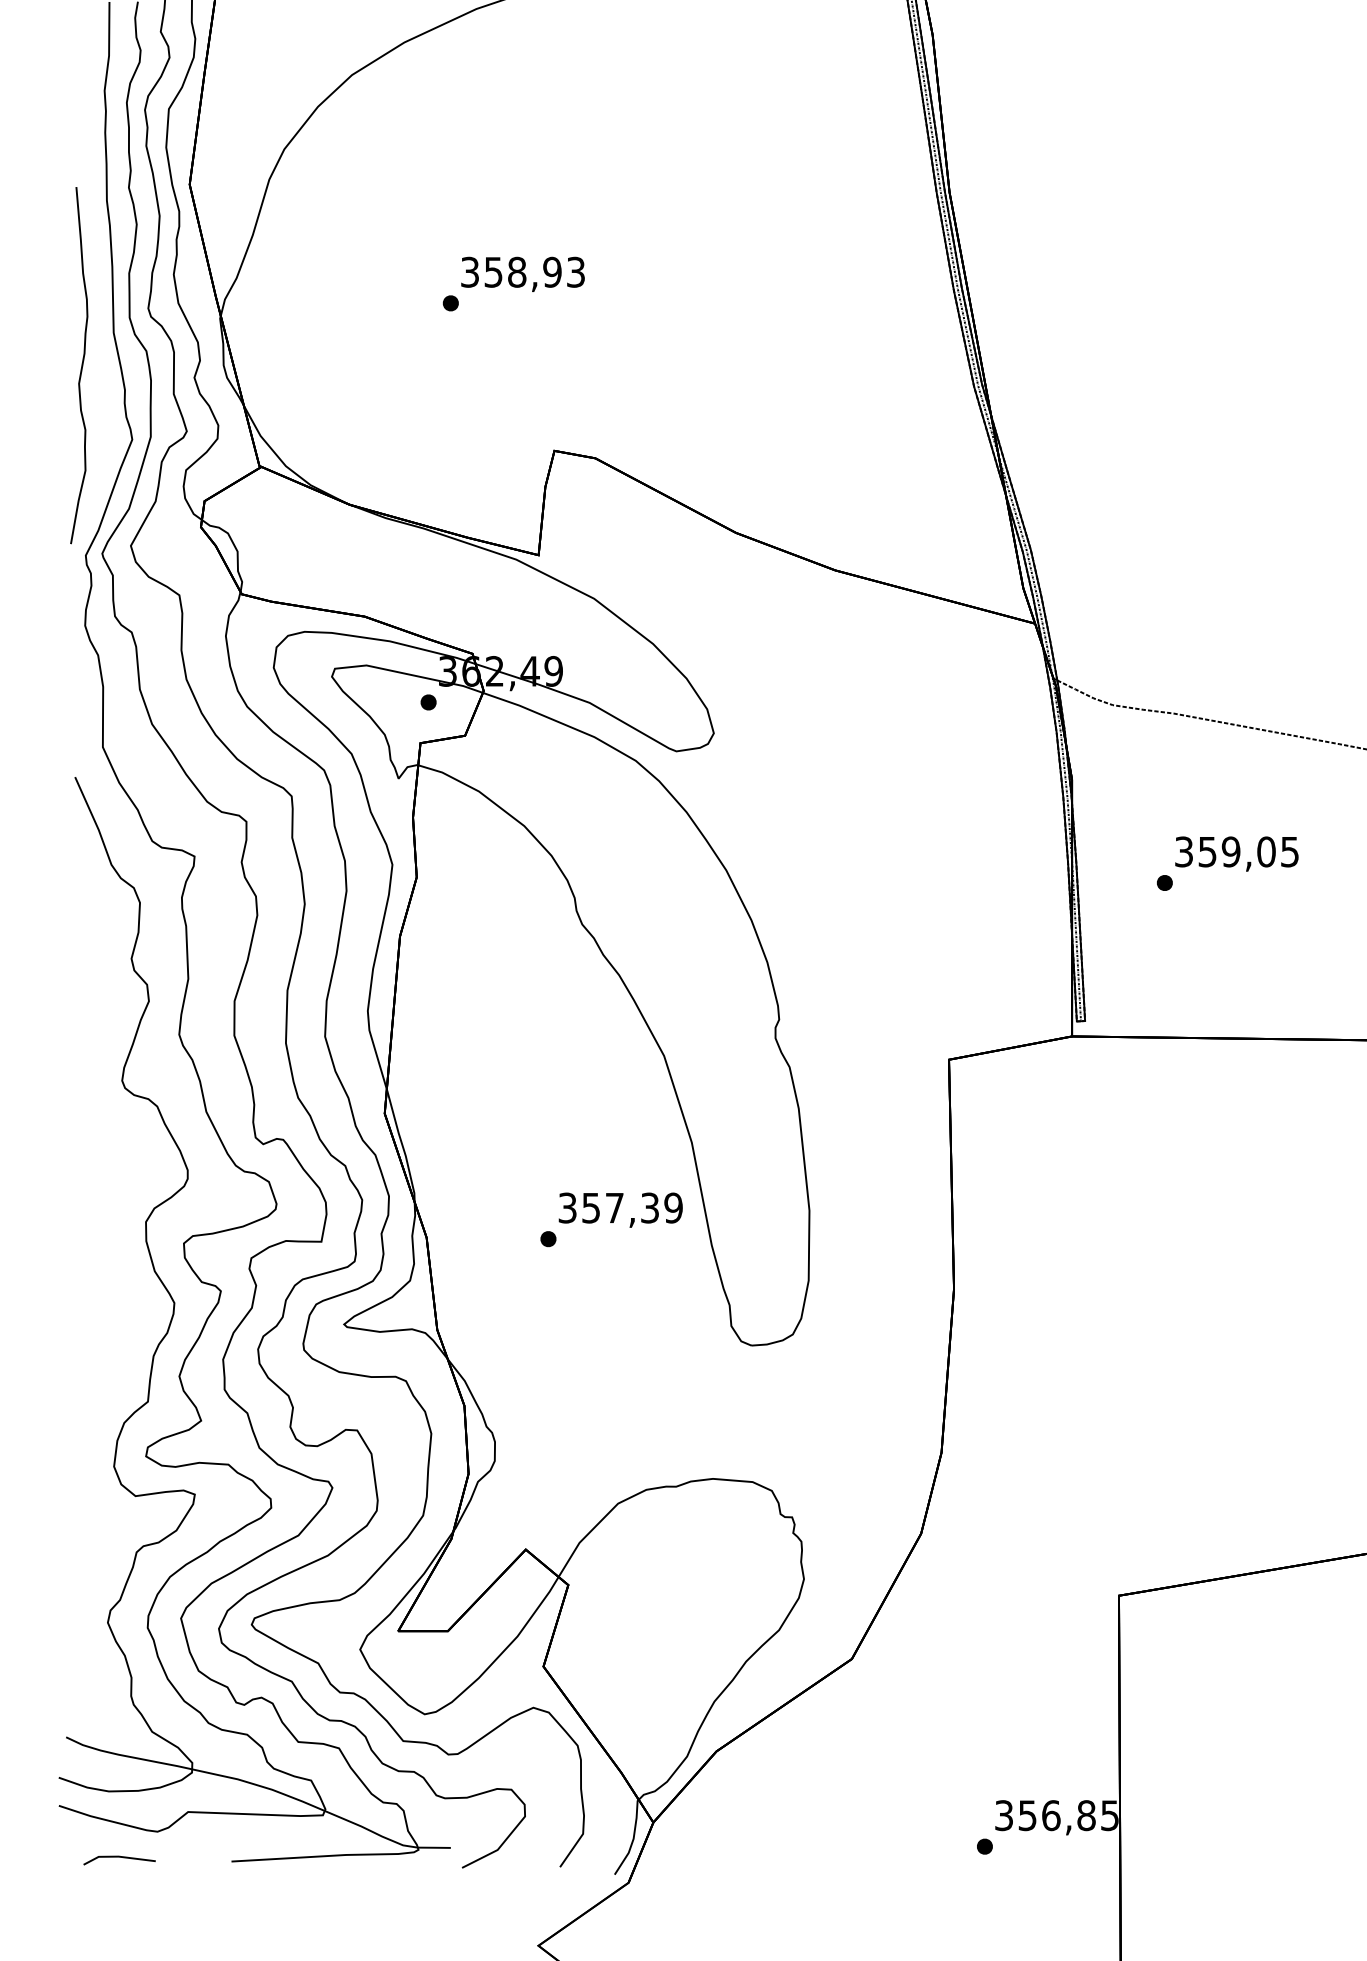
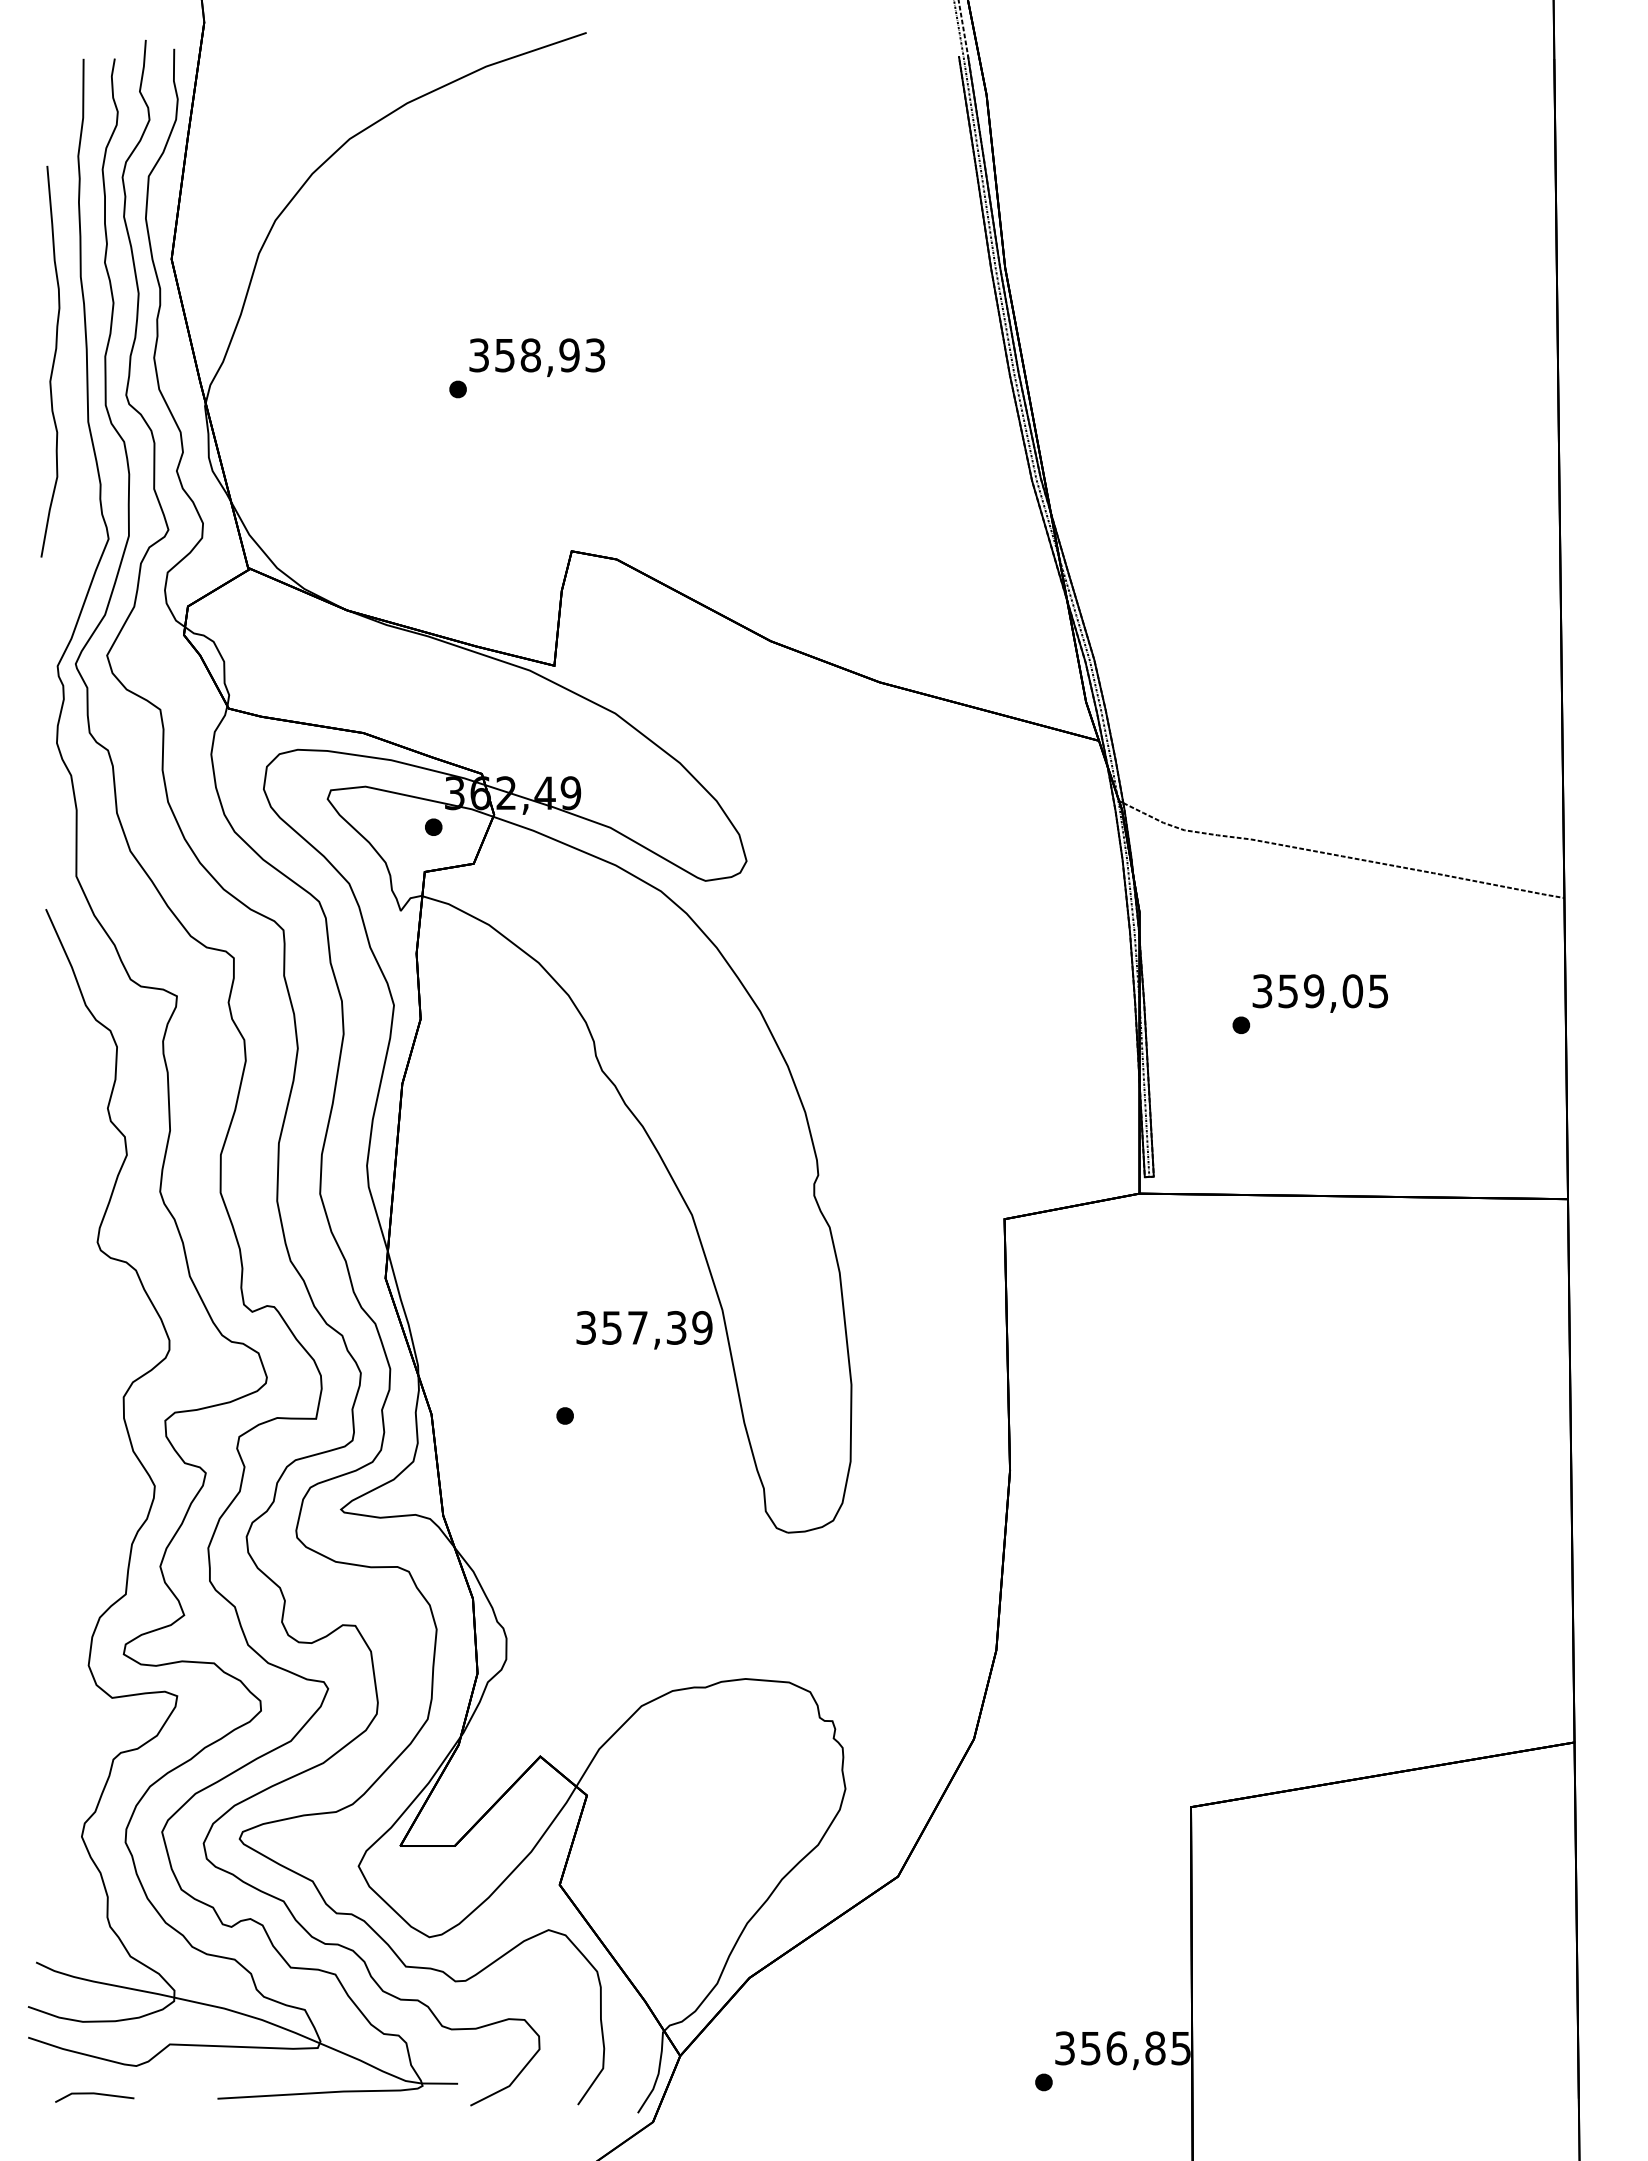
curve: (81, 366) -> (52, 362), moved
text: (620, 1210) -> (644, 1330), moved

